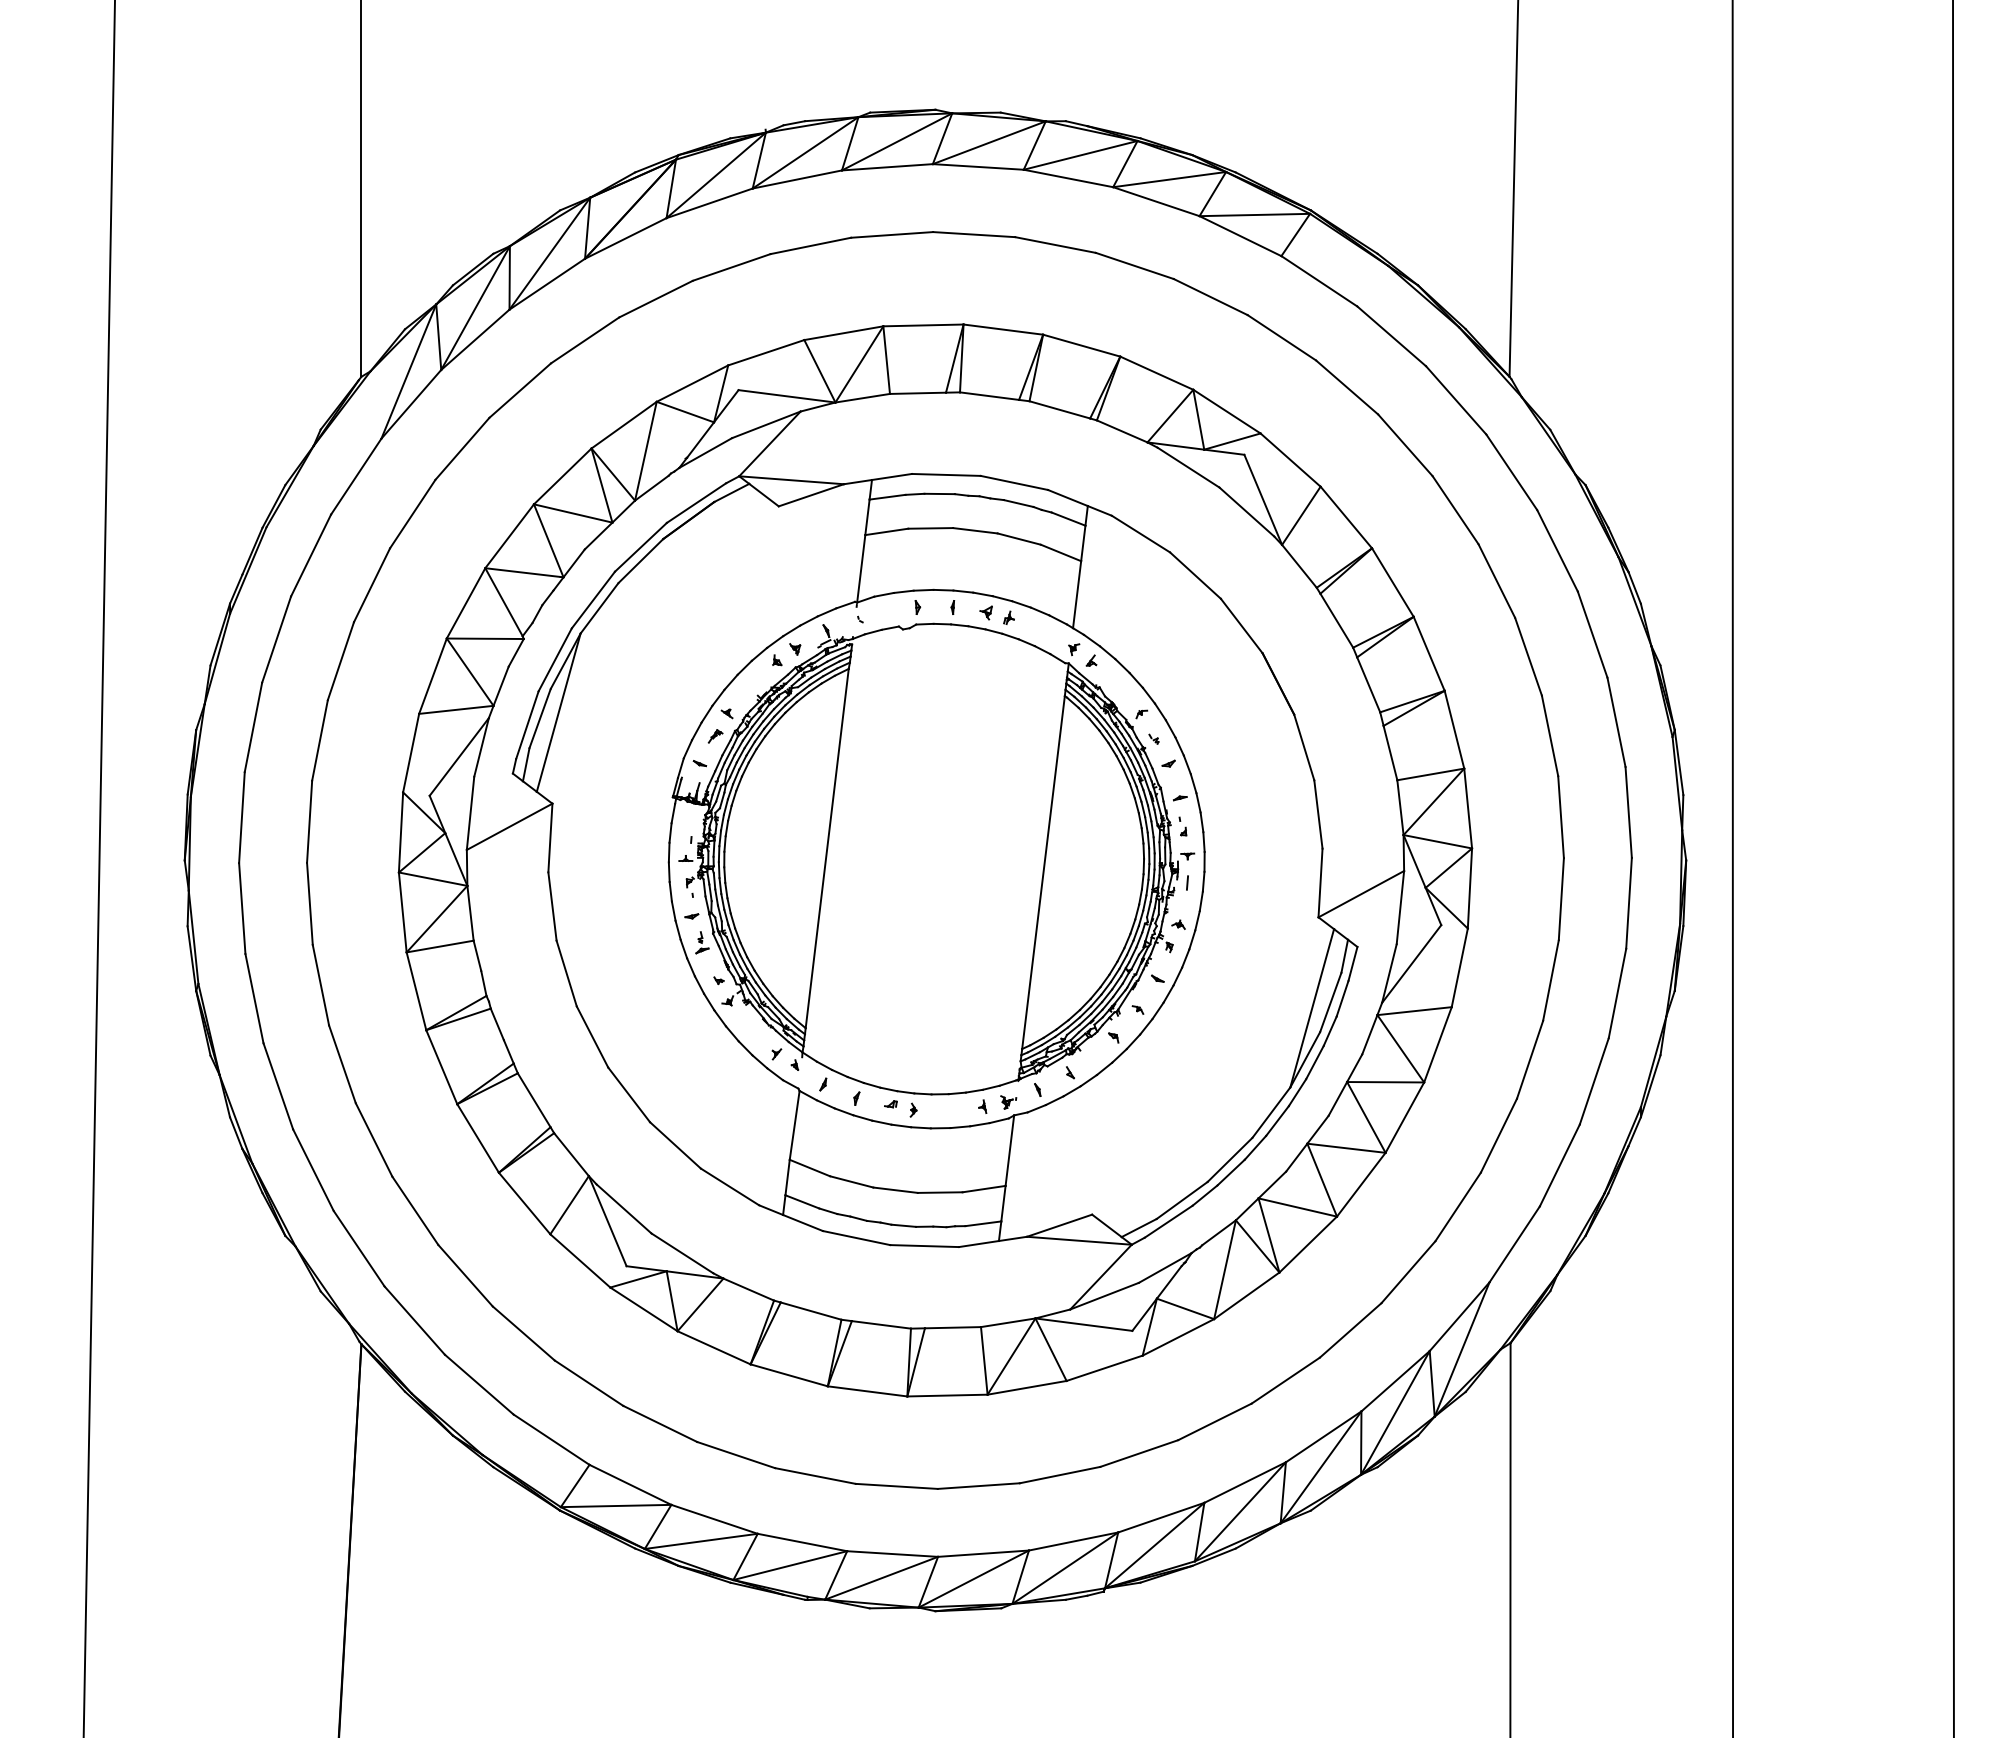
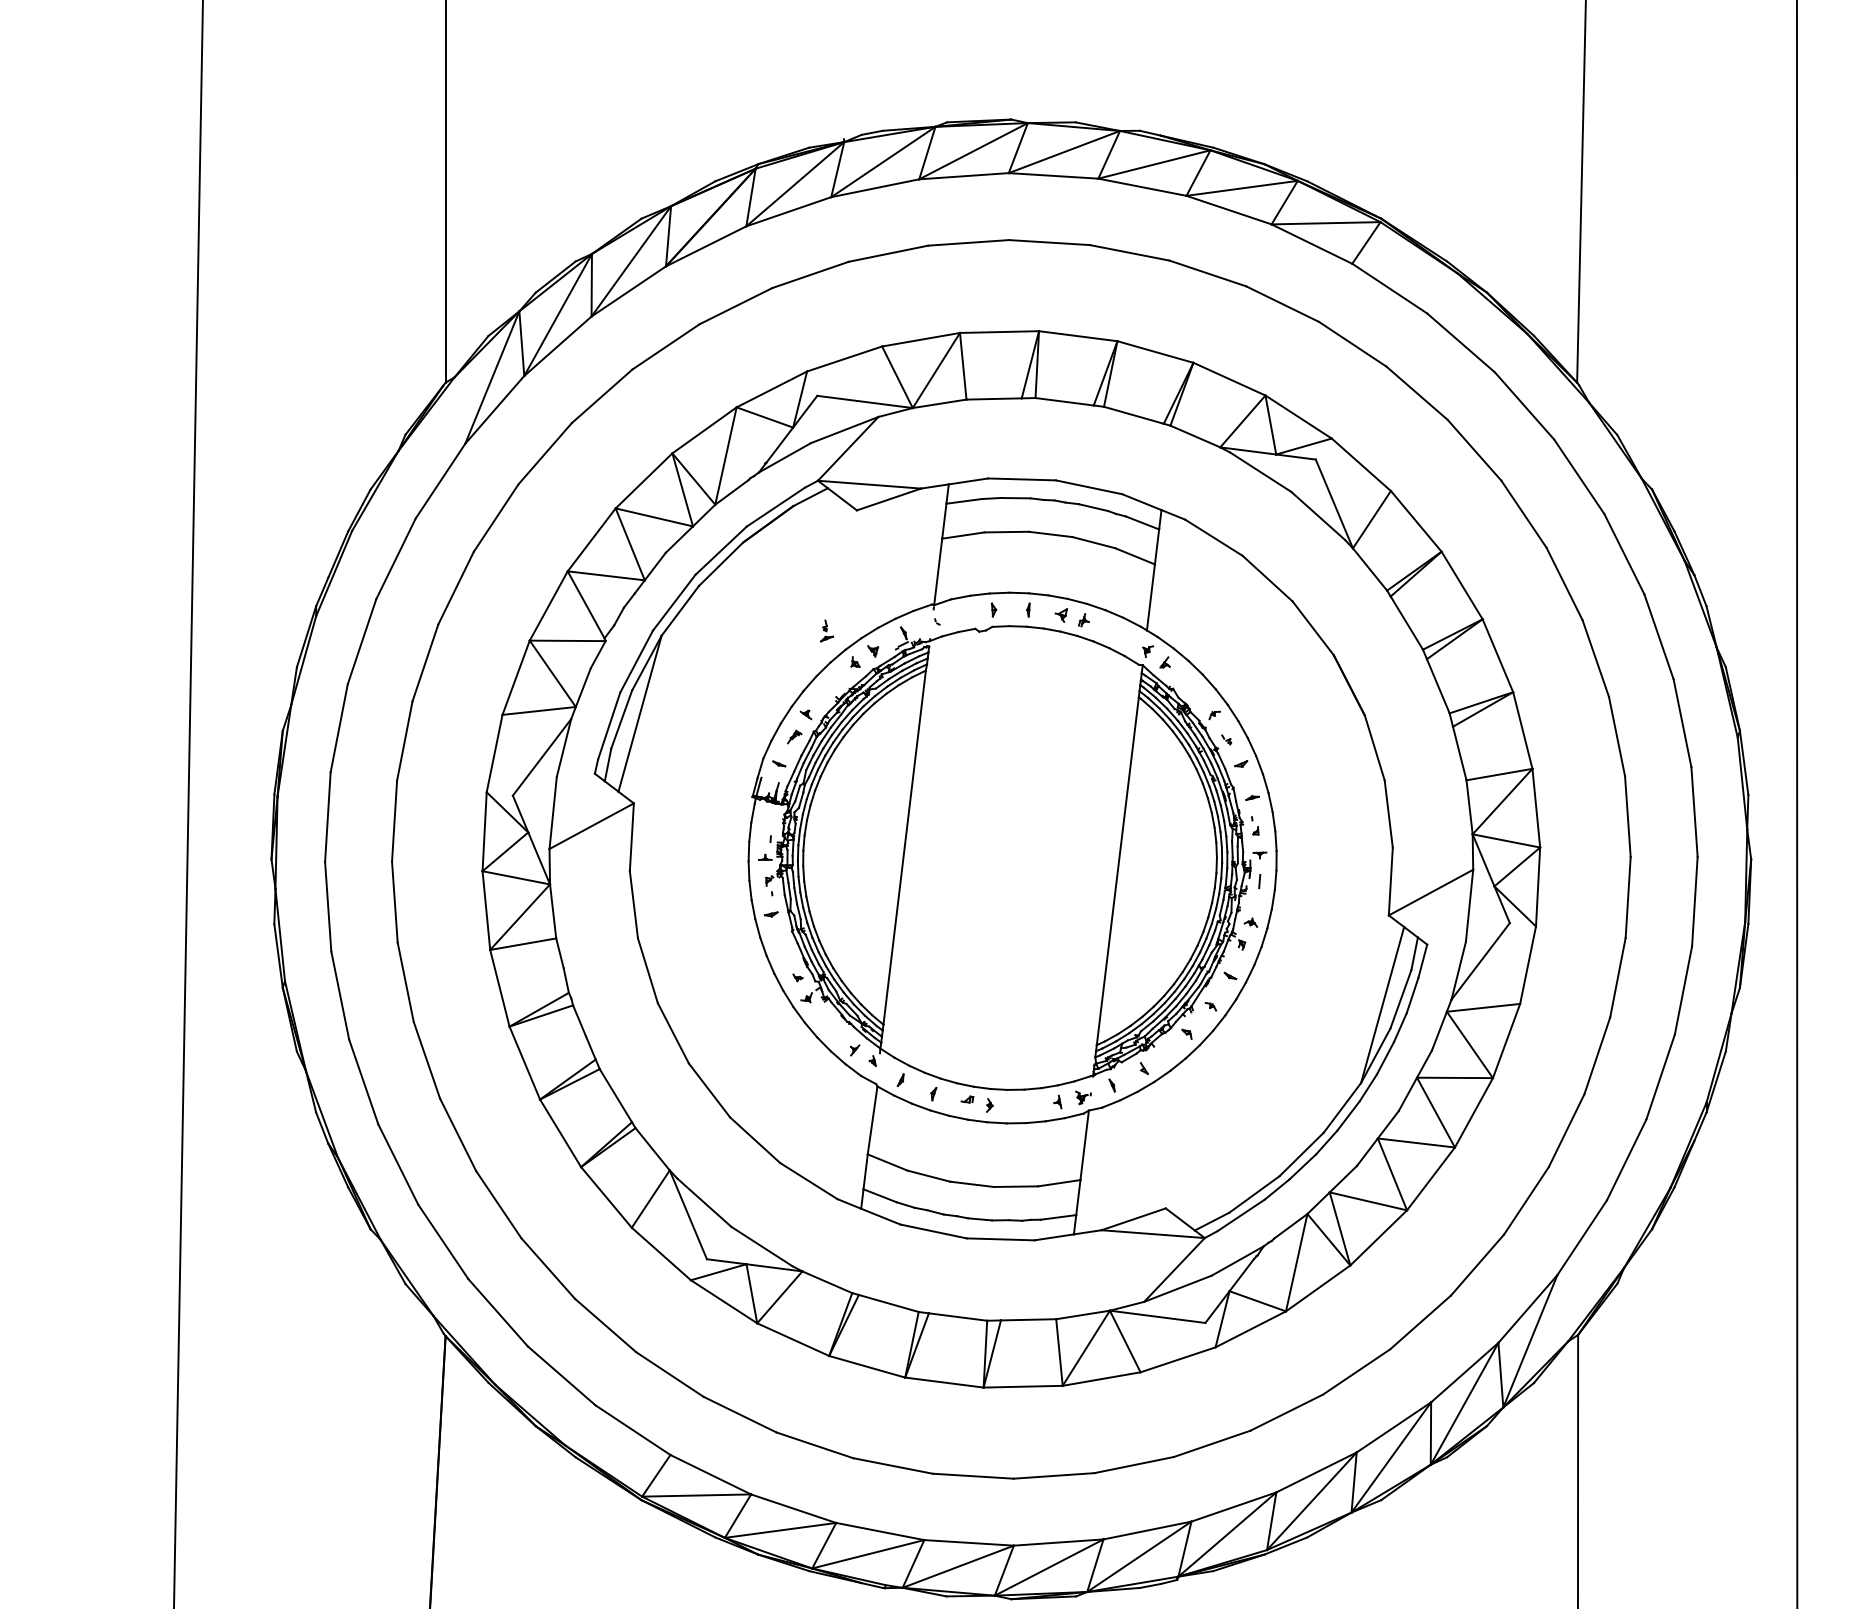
part: (702, 942) -> (827, 630), moved

